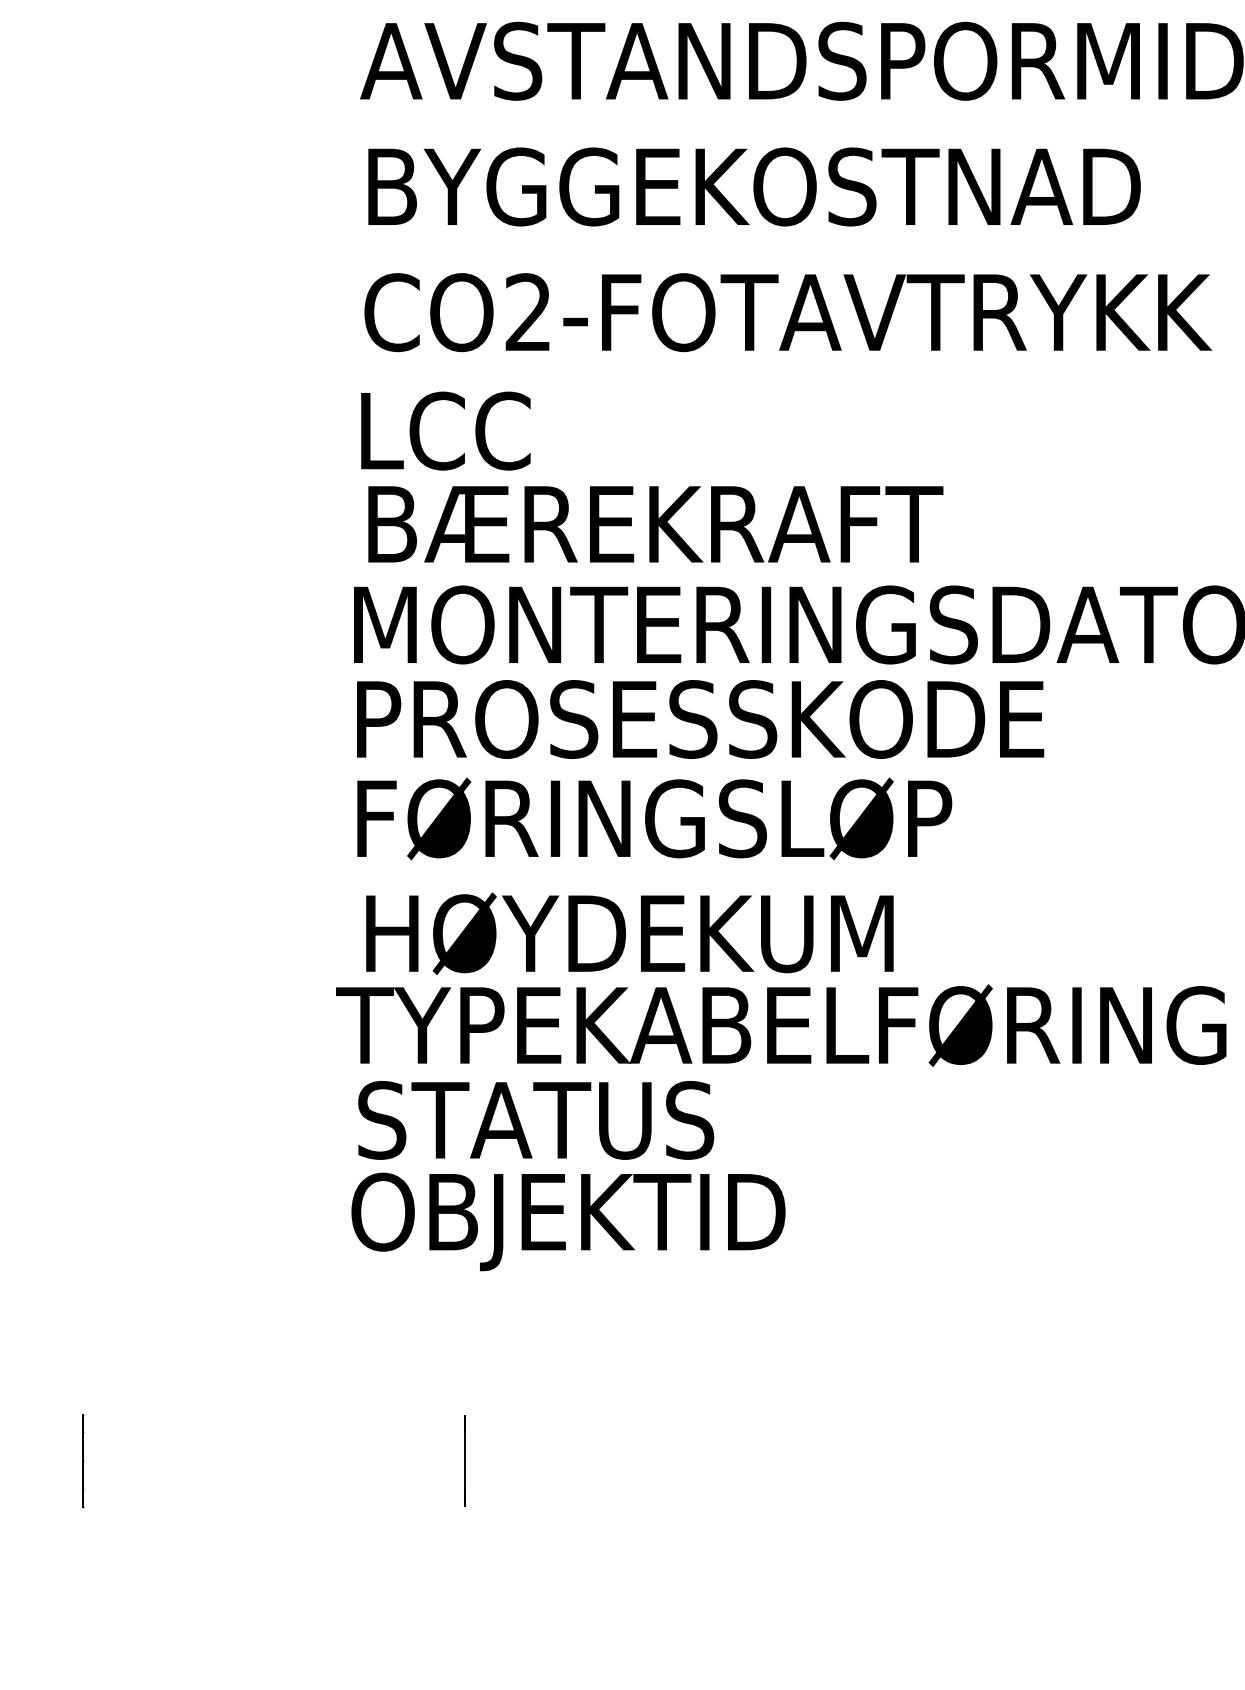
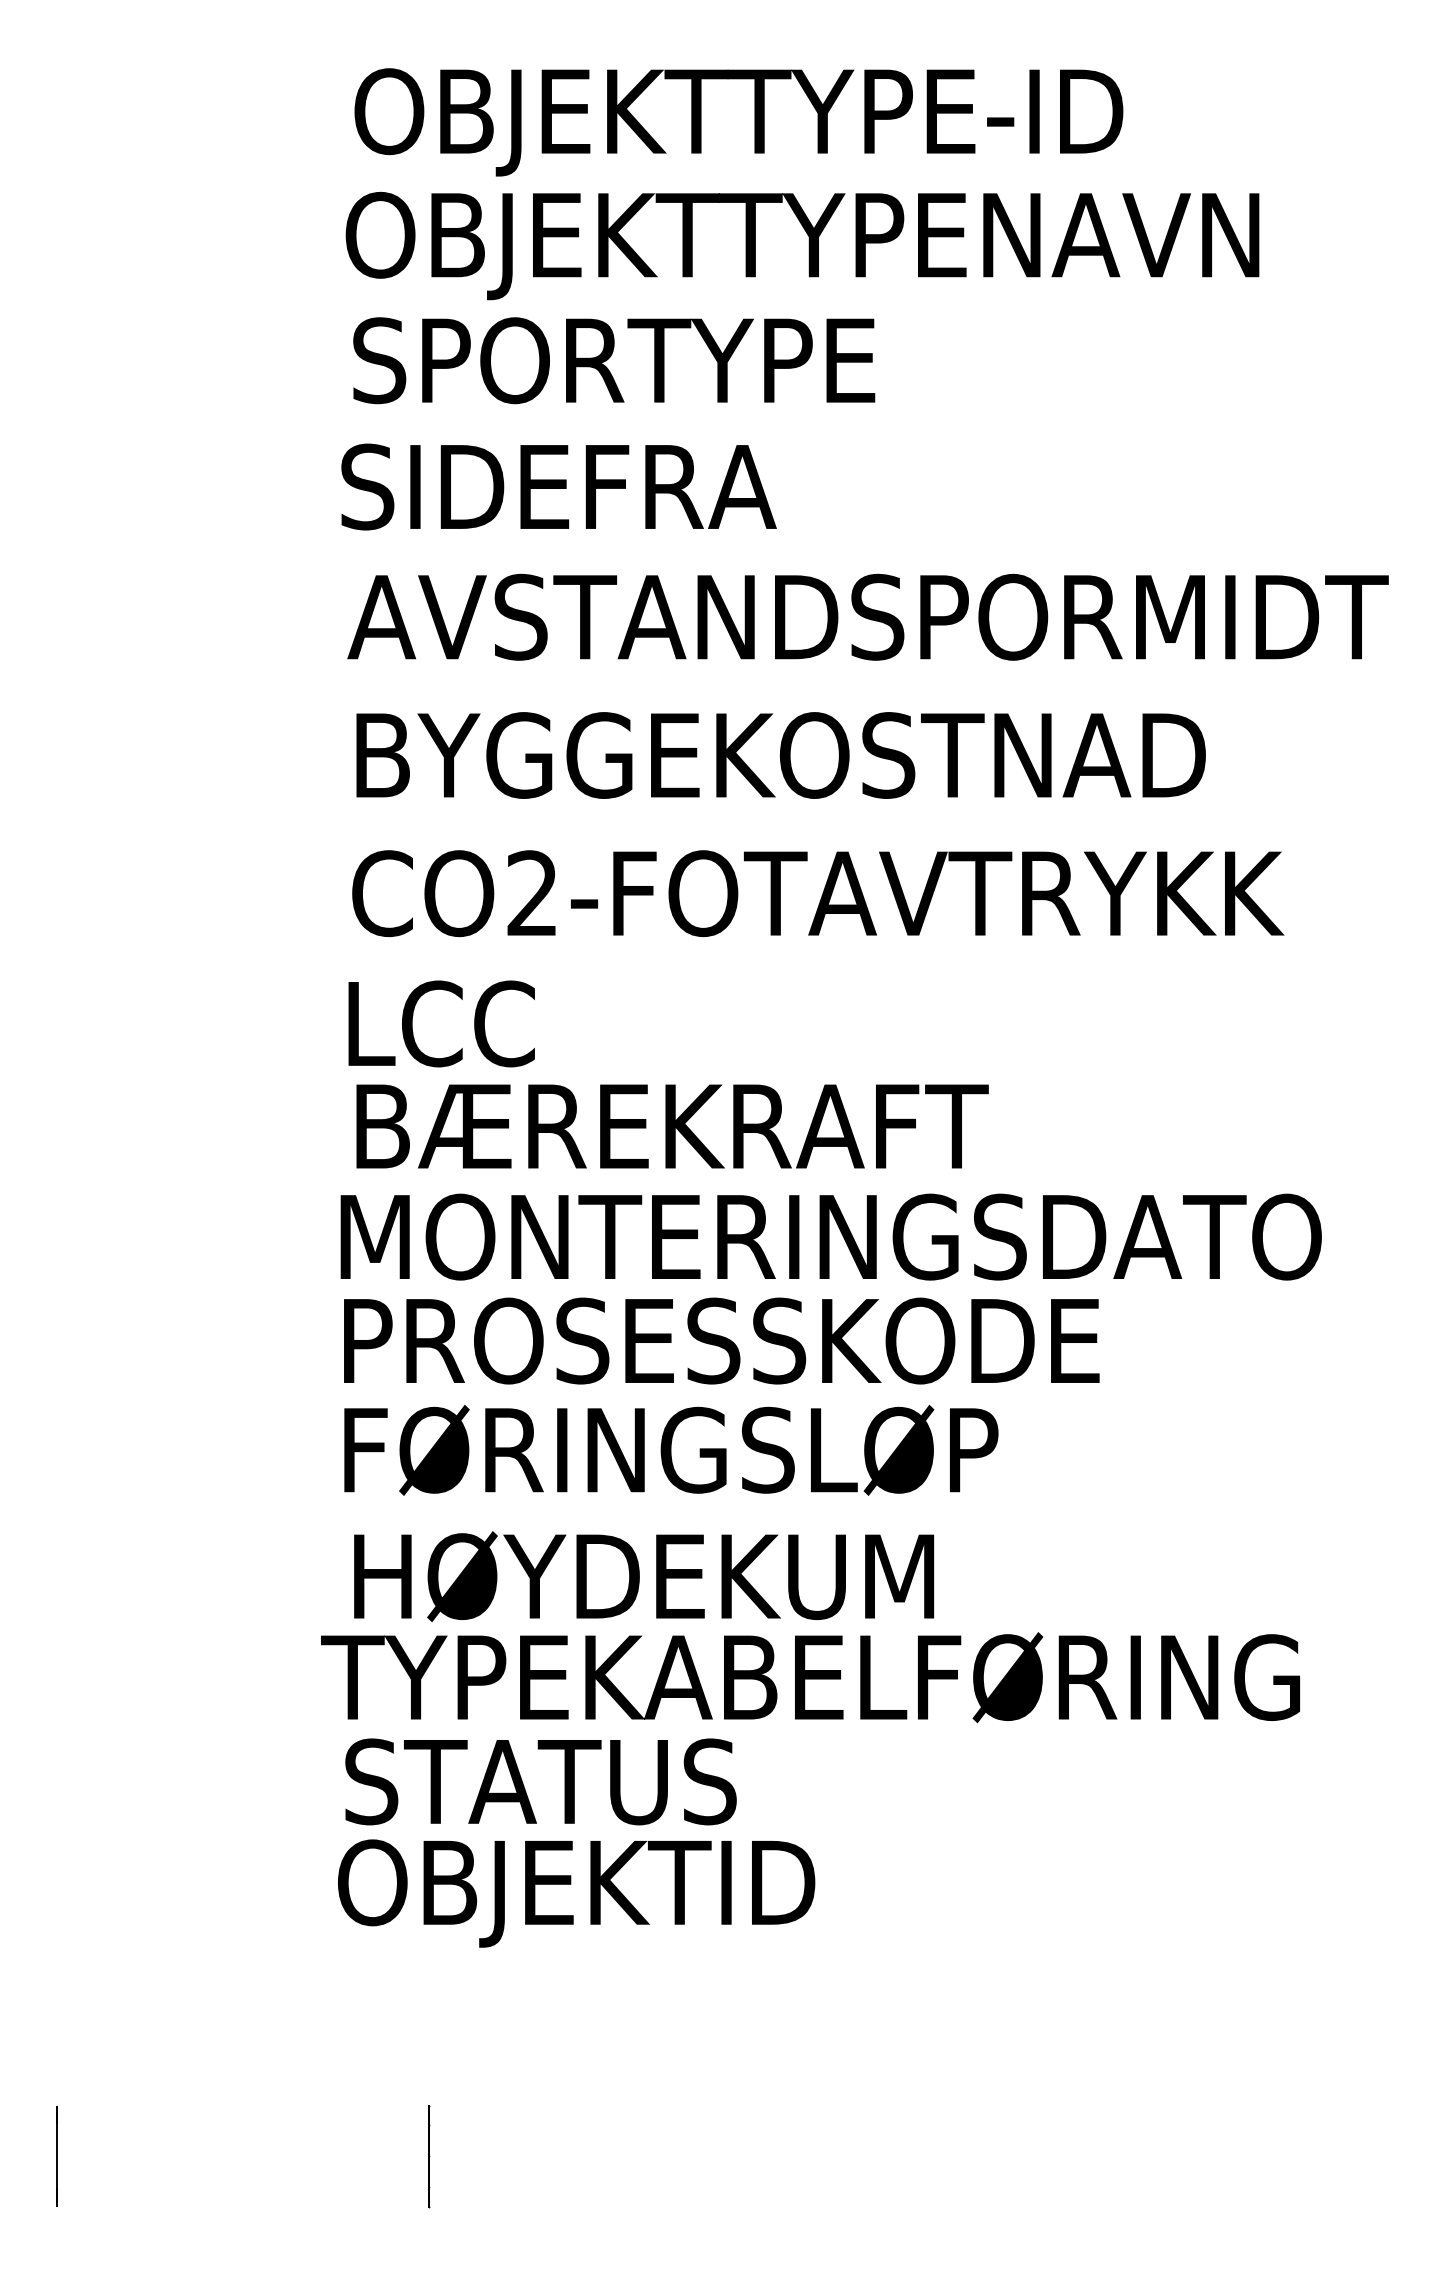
line: (83, 1461) -> (429, 2156), moved
line: (463, 1461) -> (56, 2156), moved

